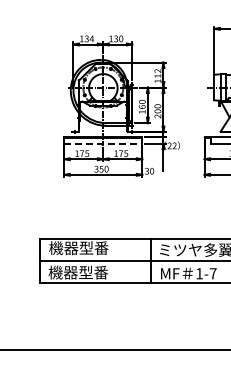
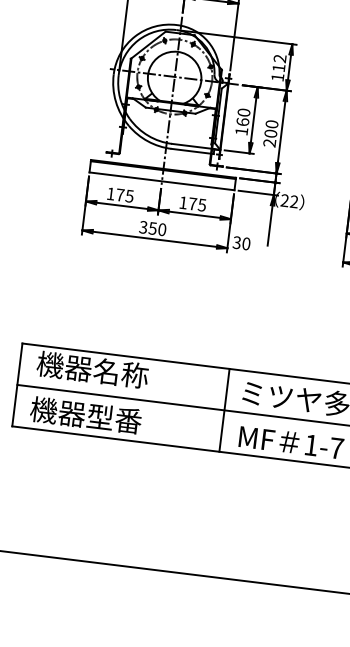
line: (103, 143) -> (162, 181), dashed -> solid
text: (93, 247) -> (120, 372), 機器型番 -> 機器名称

